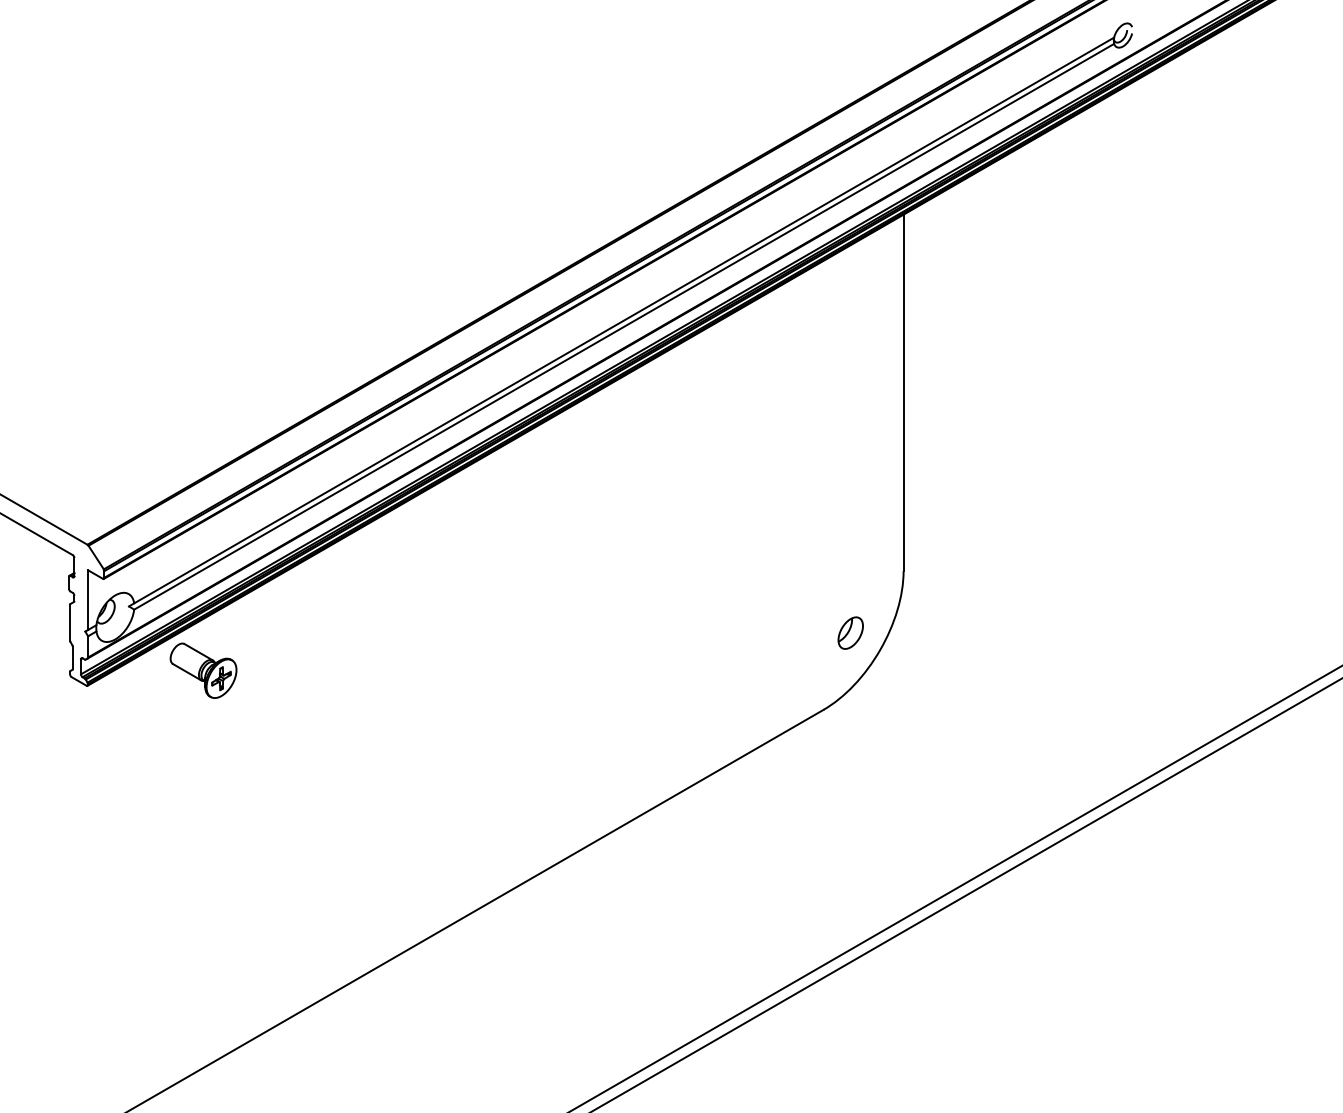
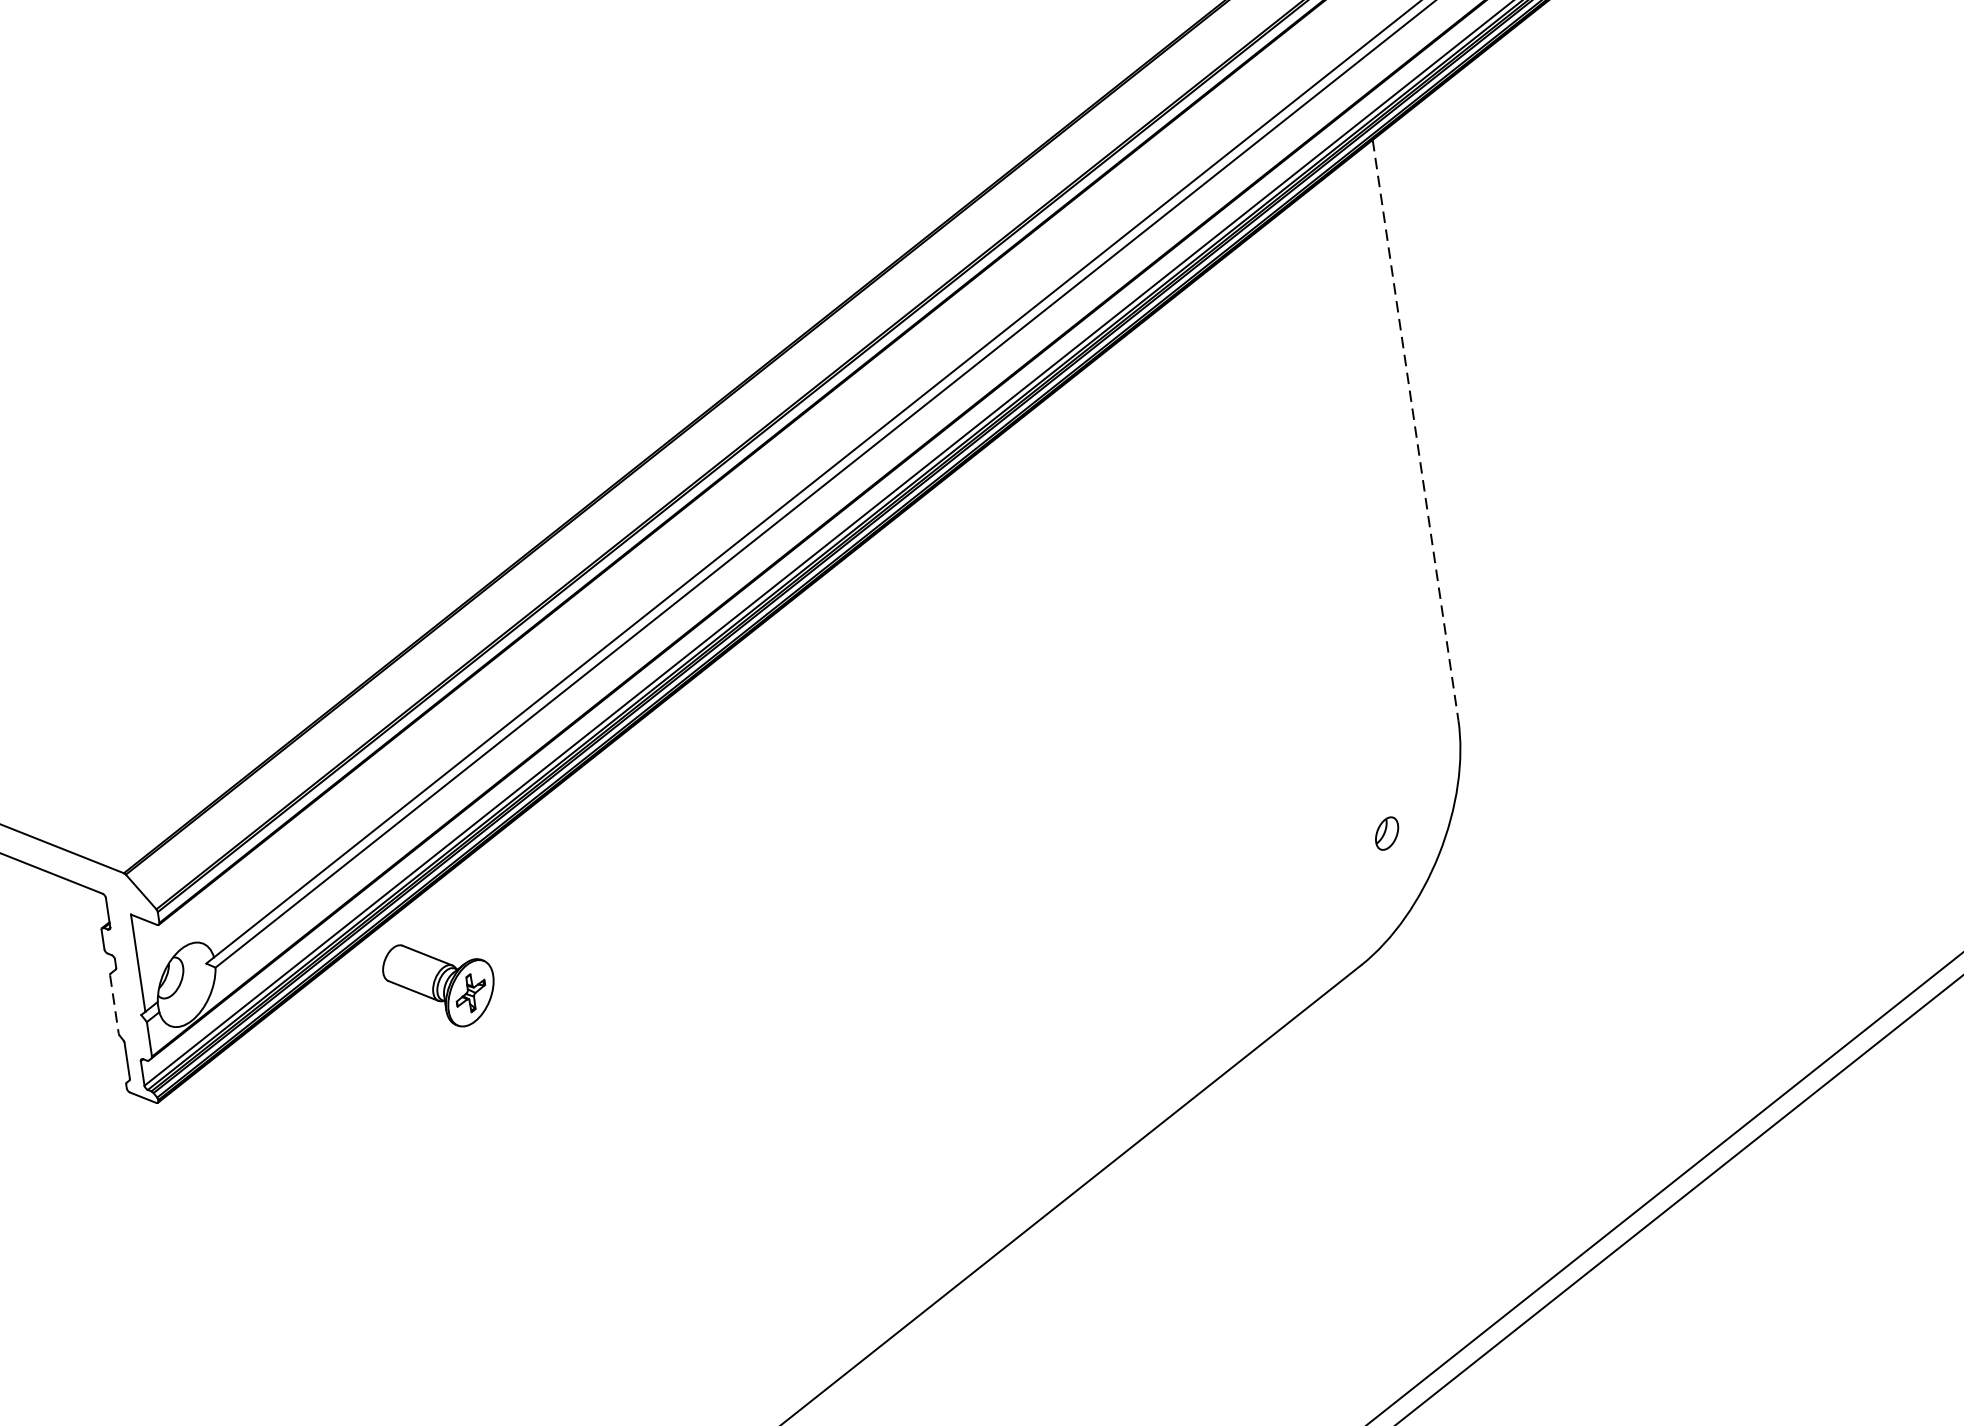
line: (903, 393) -> (1415, 431), solid -> dashed
line: (70, 622) -> (114, 1003), solid -> dashed
part: (850, 632) -> (1386, 832), size x0.6
part: (203, 670) -> (439, 984), moved

